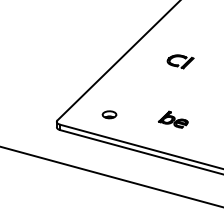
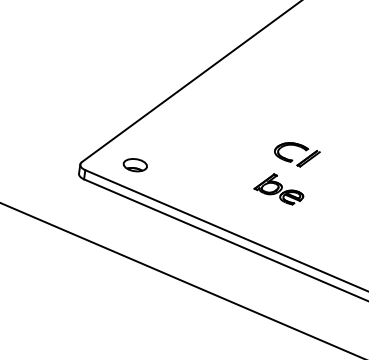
part: (180, 61) -> (296, 154), moved
part: (109, 114) -> (135, 164), moved

